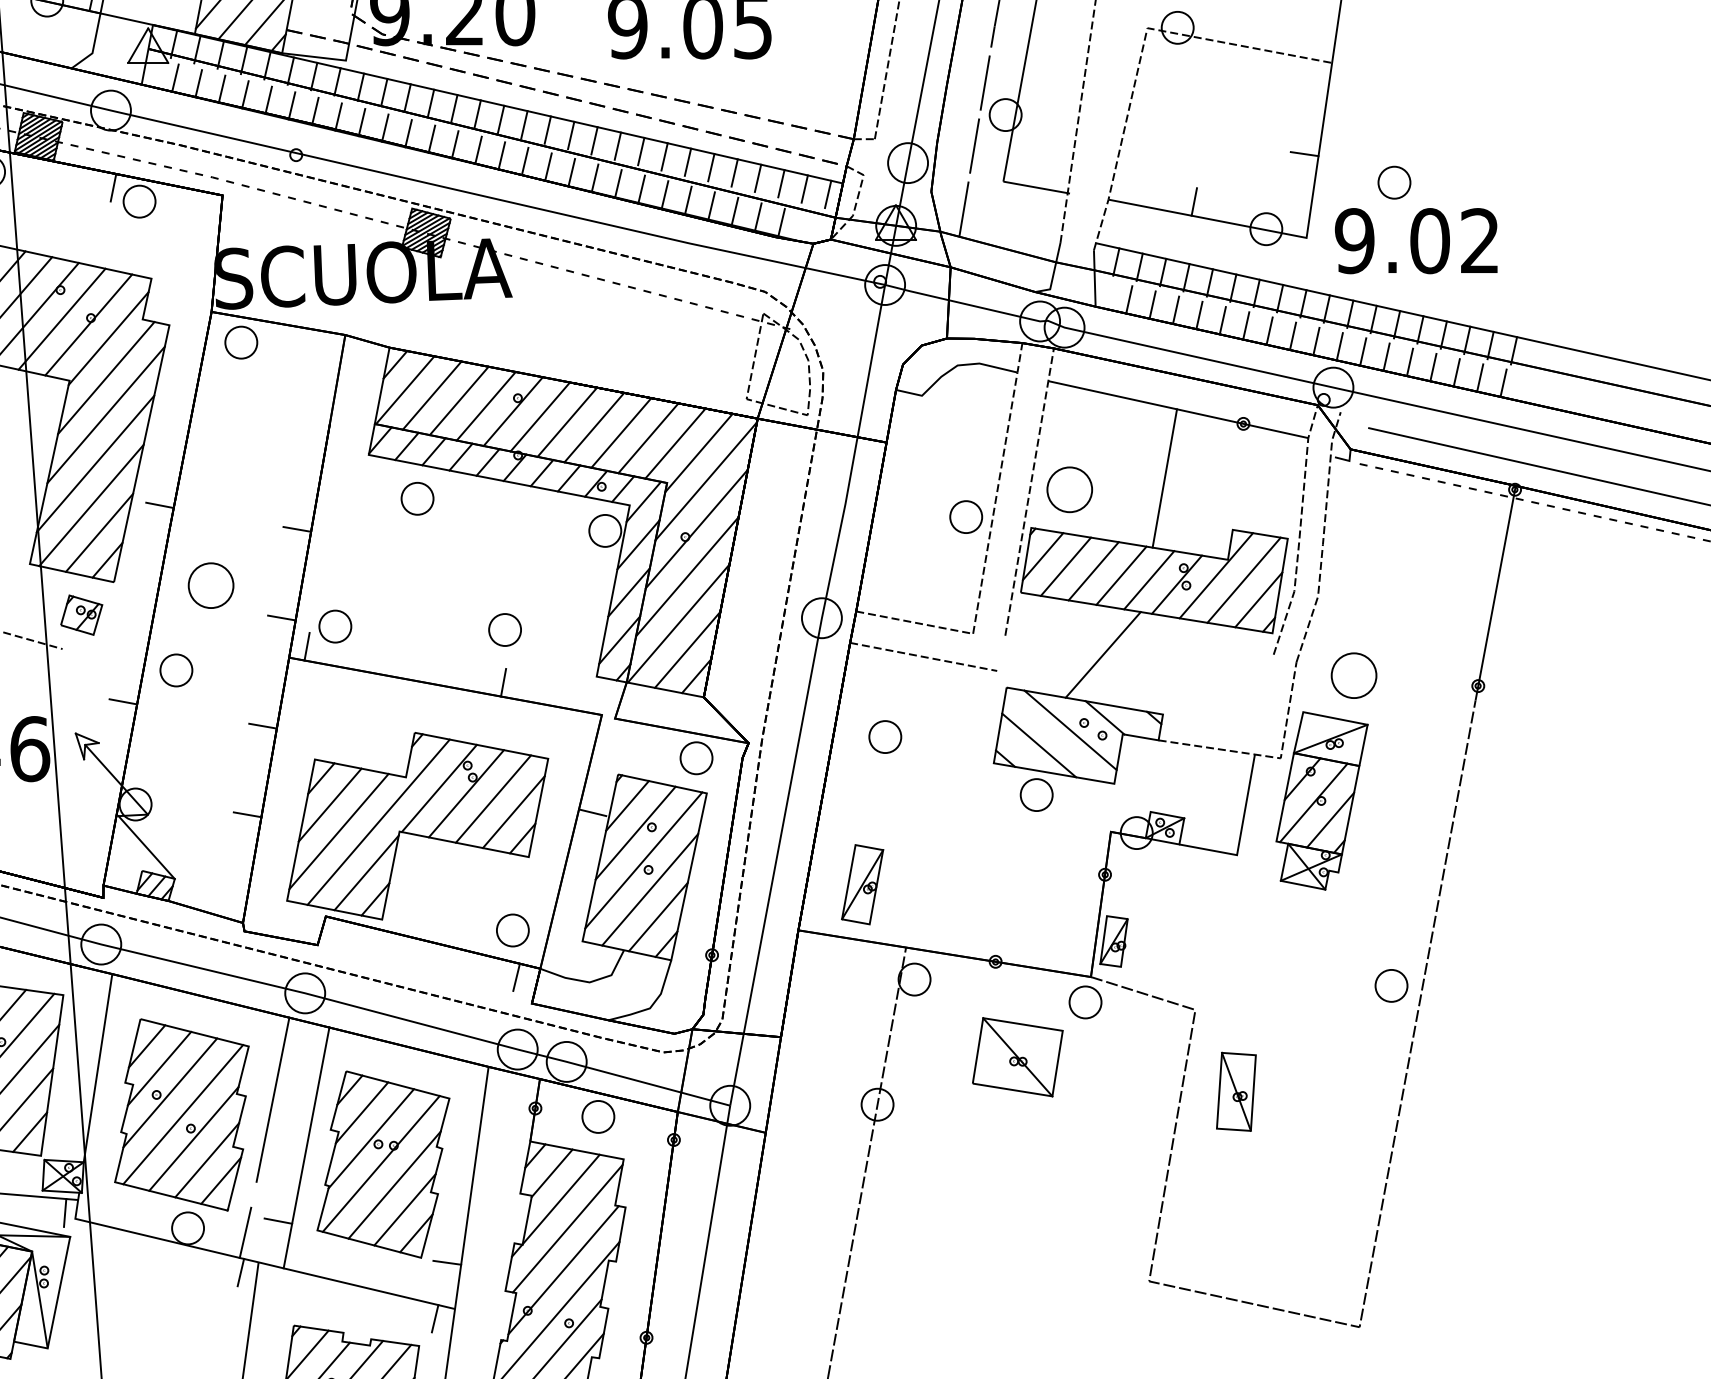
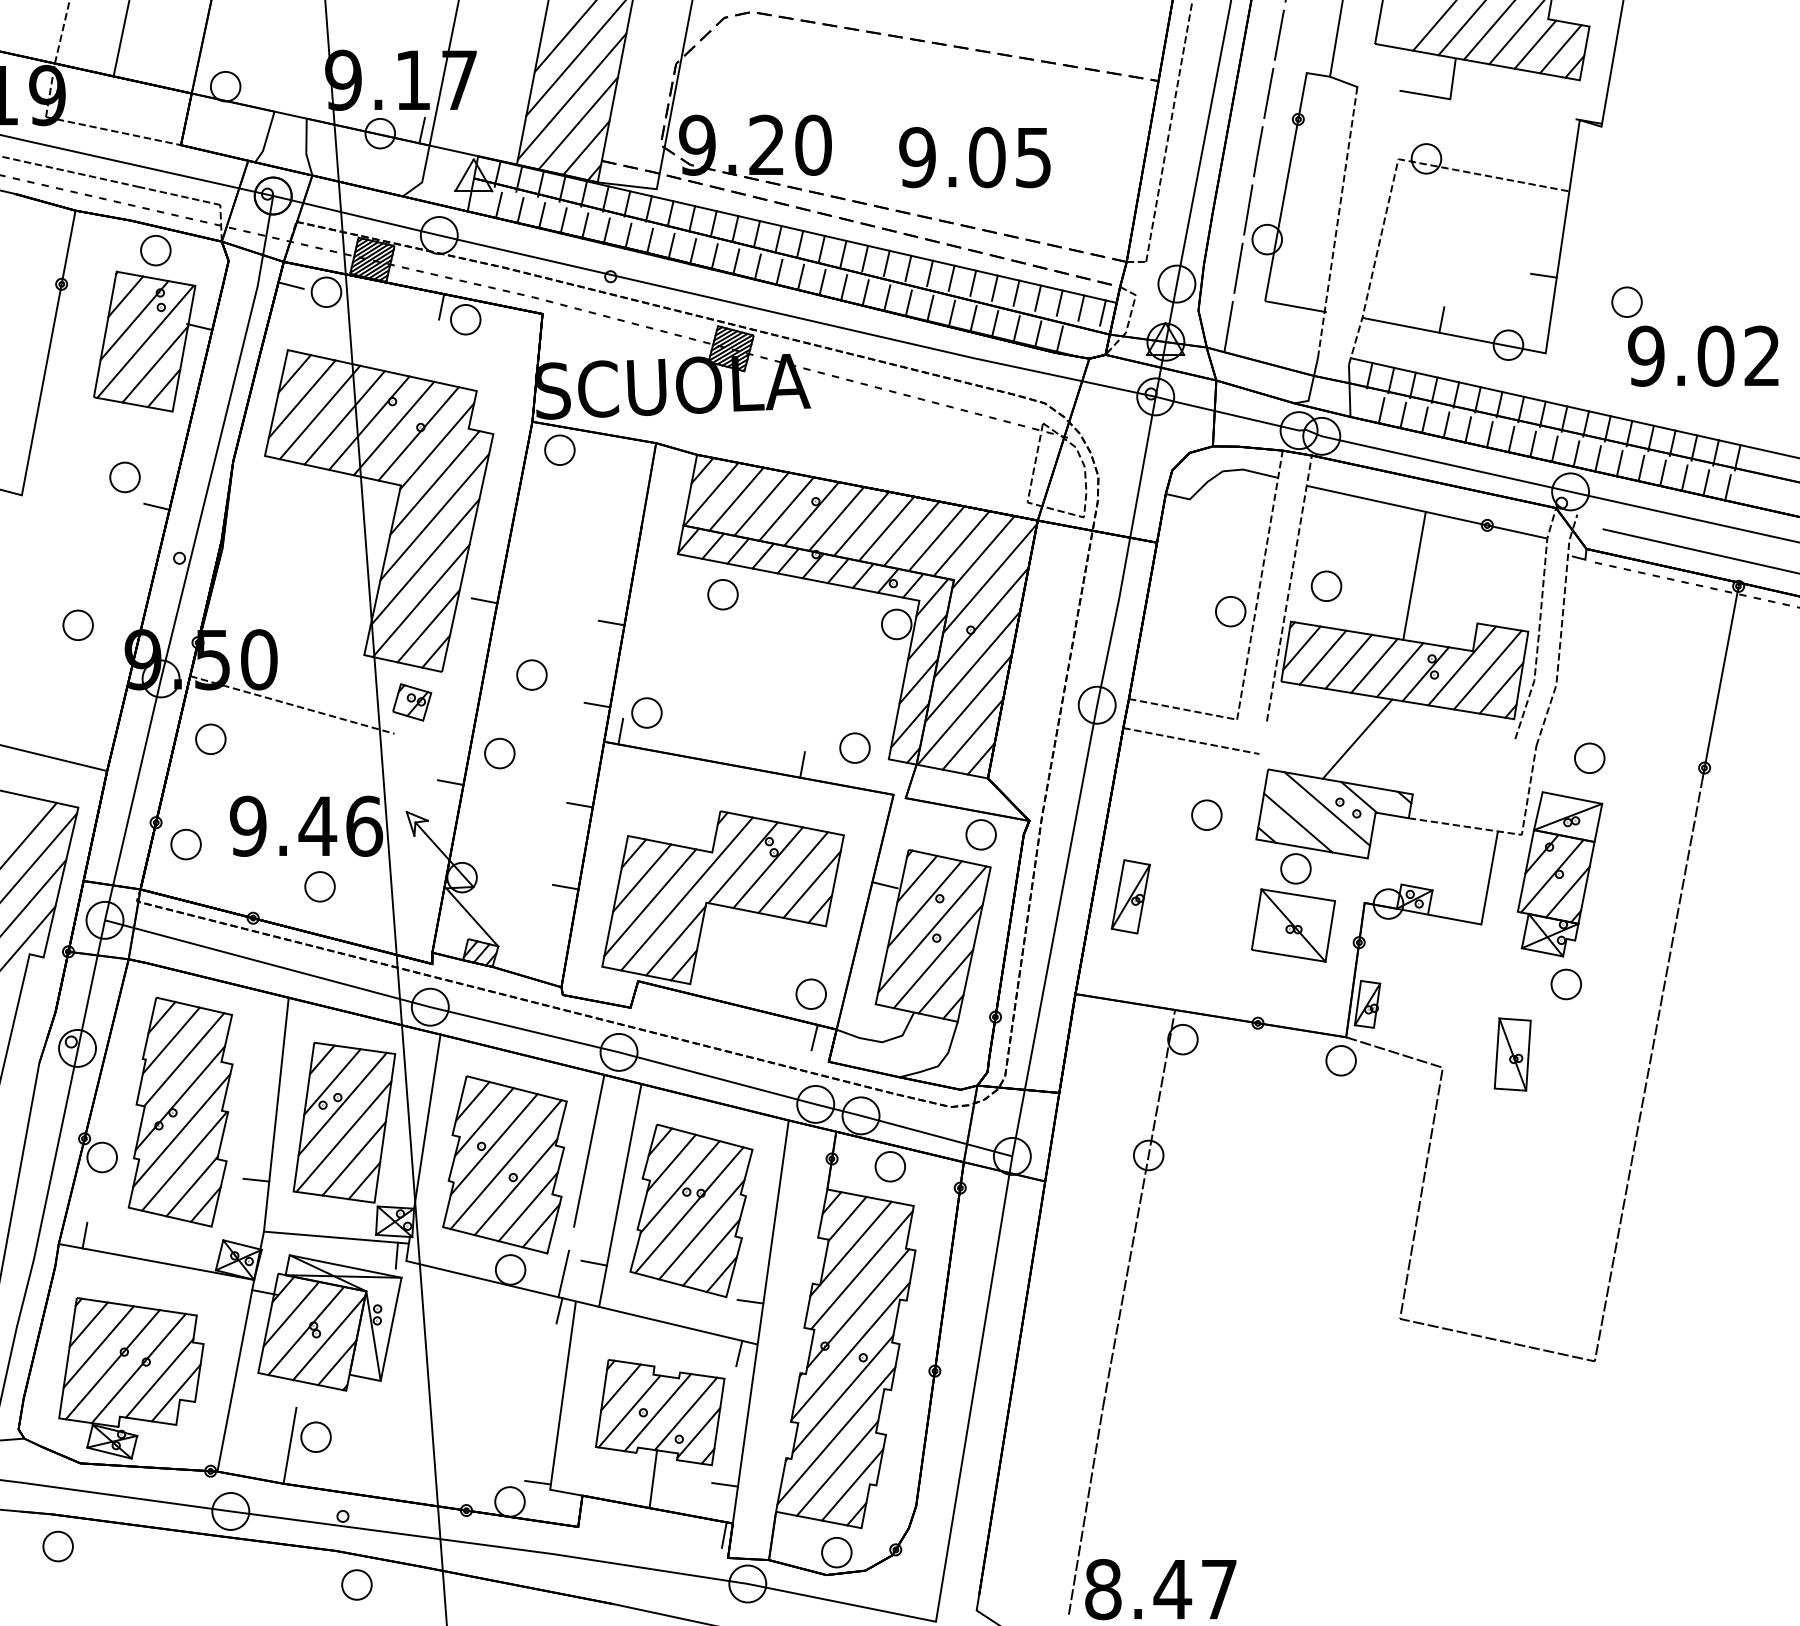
text: (1416, 240) -> (1703, 355), moved
part: (1069, 488) -> (1326, 585), size x0.71
part: (210, 585) -> (531, 674), size x0.71
part: (504, 629) -> (854, 747), moved
part: (1353, 674) -> (1589, 757), size x0.71
part: (884, 736) -> (1206, 814), moved
part: (862, 884) -> (1130, 896), moved
part: (1390, 985) -> (1565, 984), moved
part: (1017, 1057) -> (1293, 925), moved
part: (1236, 1091) -> (1512, 1054), moved

